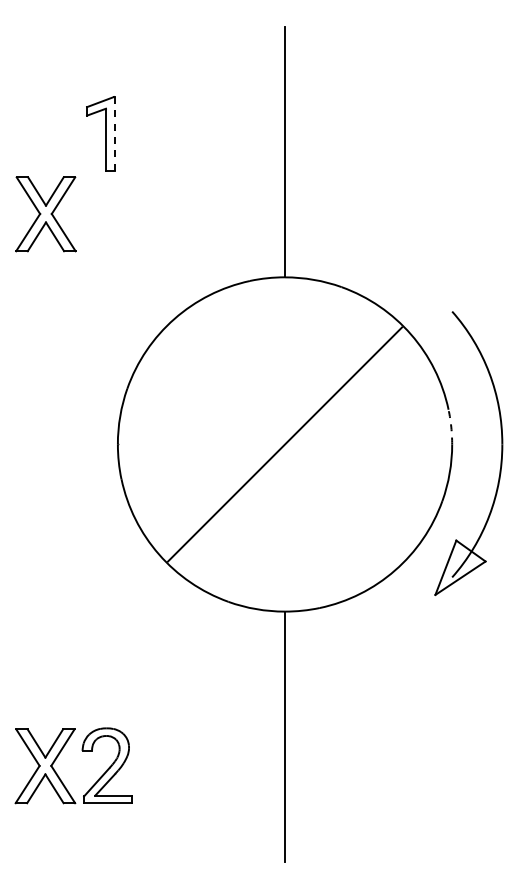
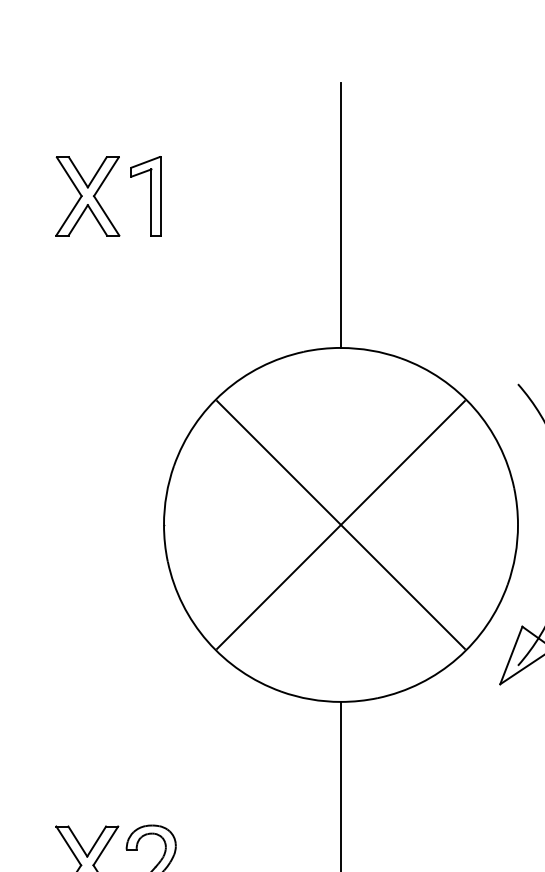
line: (115, 134) -> (161, 196), dashed -> solid
part: (45, 214) -> (87, 196), moved
arc: (451, 427) -> (517, 506), dashed -> solid
line: (285, 444) -> (341, 524), added

